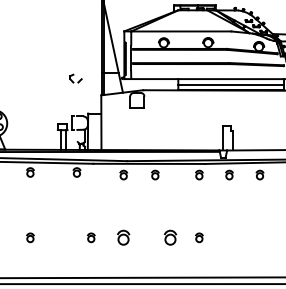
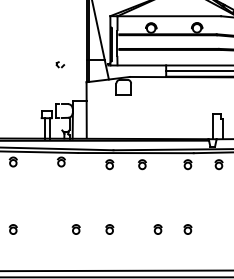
part: (75, 77) -> (59, 63), size x0.62
part: (123, 237) -> (109, 229), size x0.62
part: (170, 237) -> (158, 229), size x0.62

